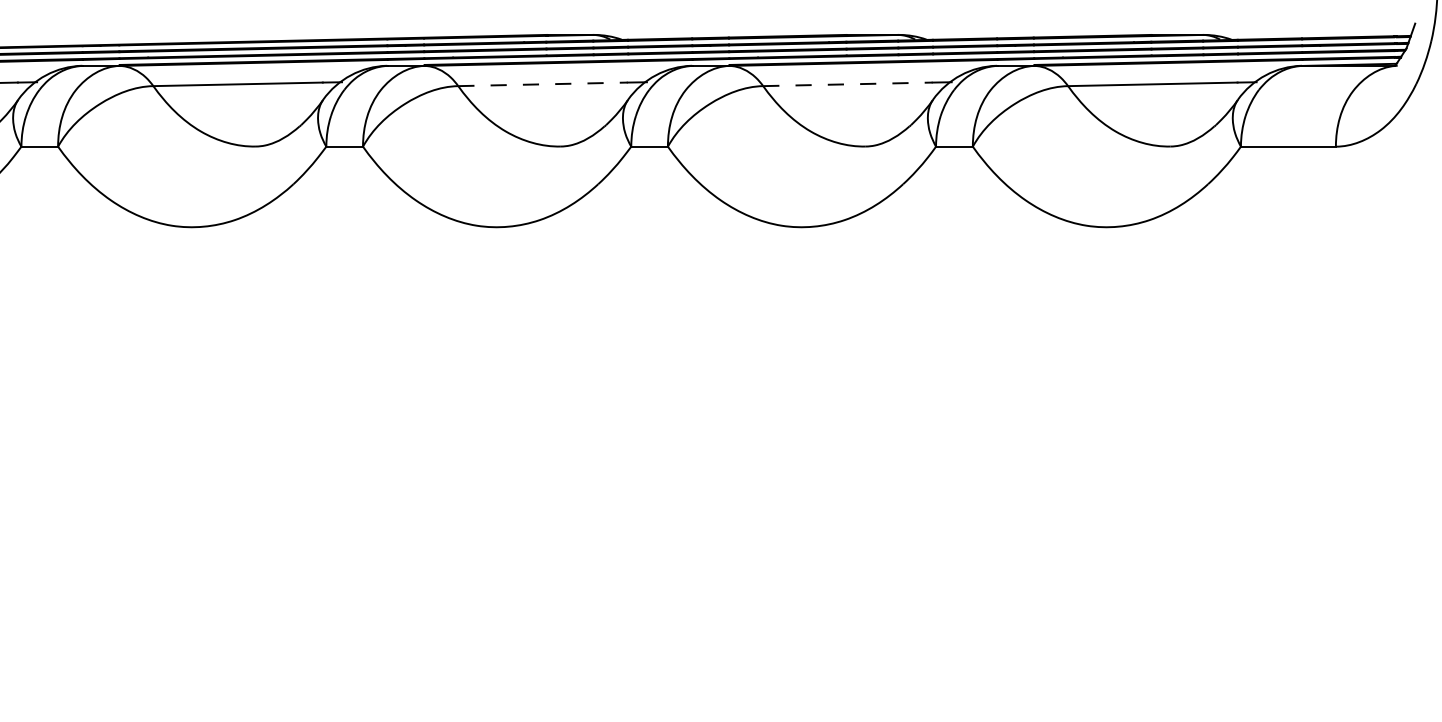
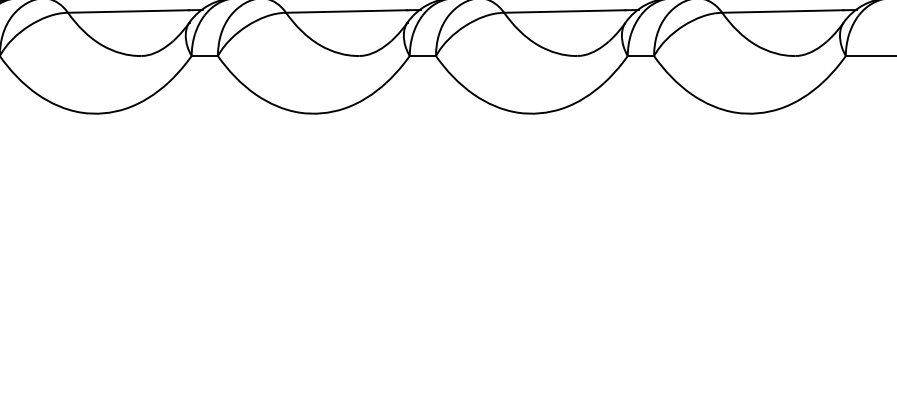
line: (543, 84) -> (347, 11), dashed -> solid
line: (847, 84) -> (564, 11), dashed -> solid

